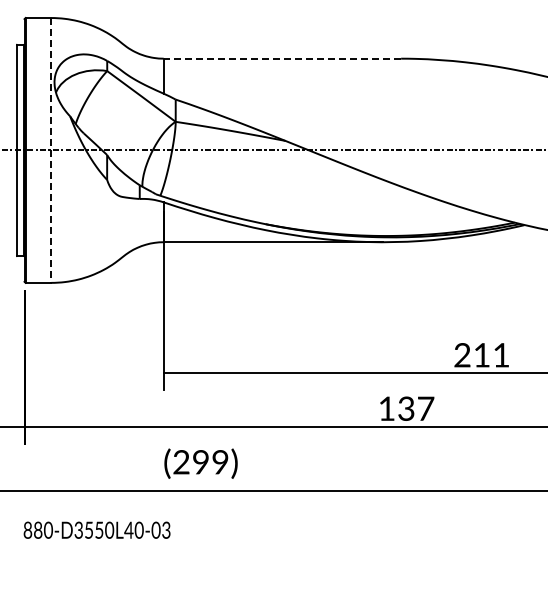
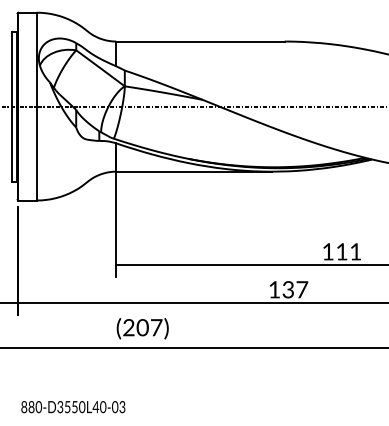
line: (282, 58) -> (200, 41), dashed -> solid
line: (51, 150) -> (36, 106), dashed -> solid
text: (462, 355) -> (328, 251), 211 -> 111
text: (210, 462) -> (149, 327), (299) -> (207)
text: (96, 529) -> (72, 406), moved

